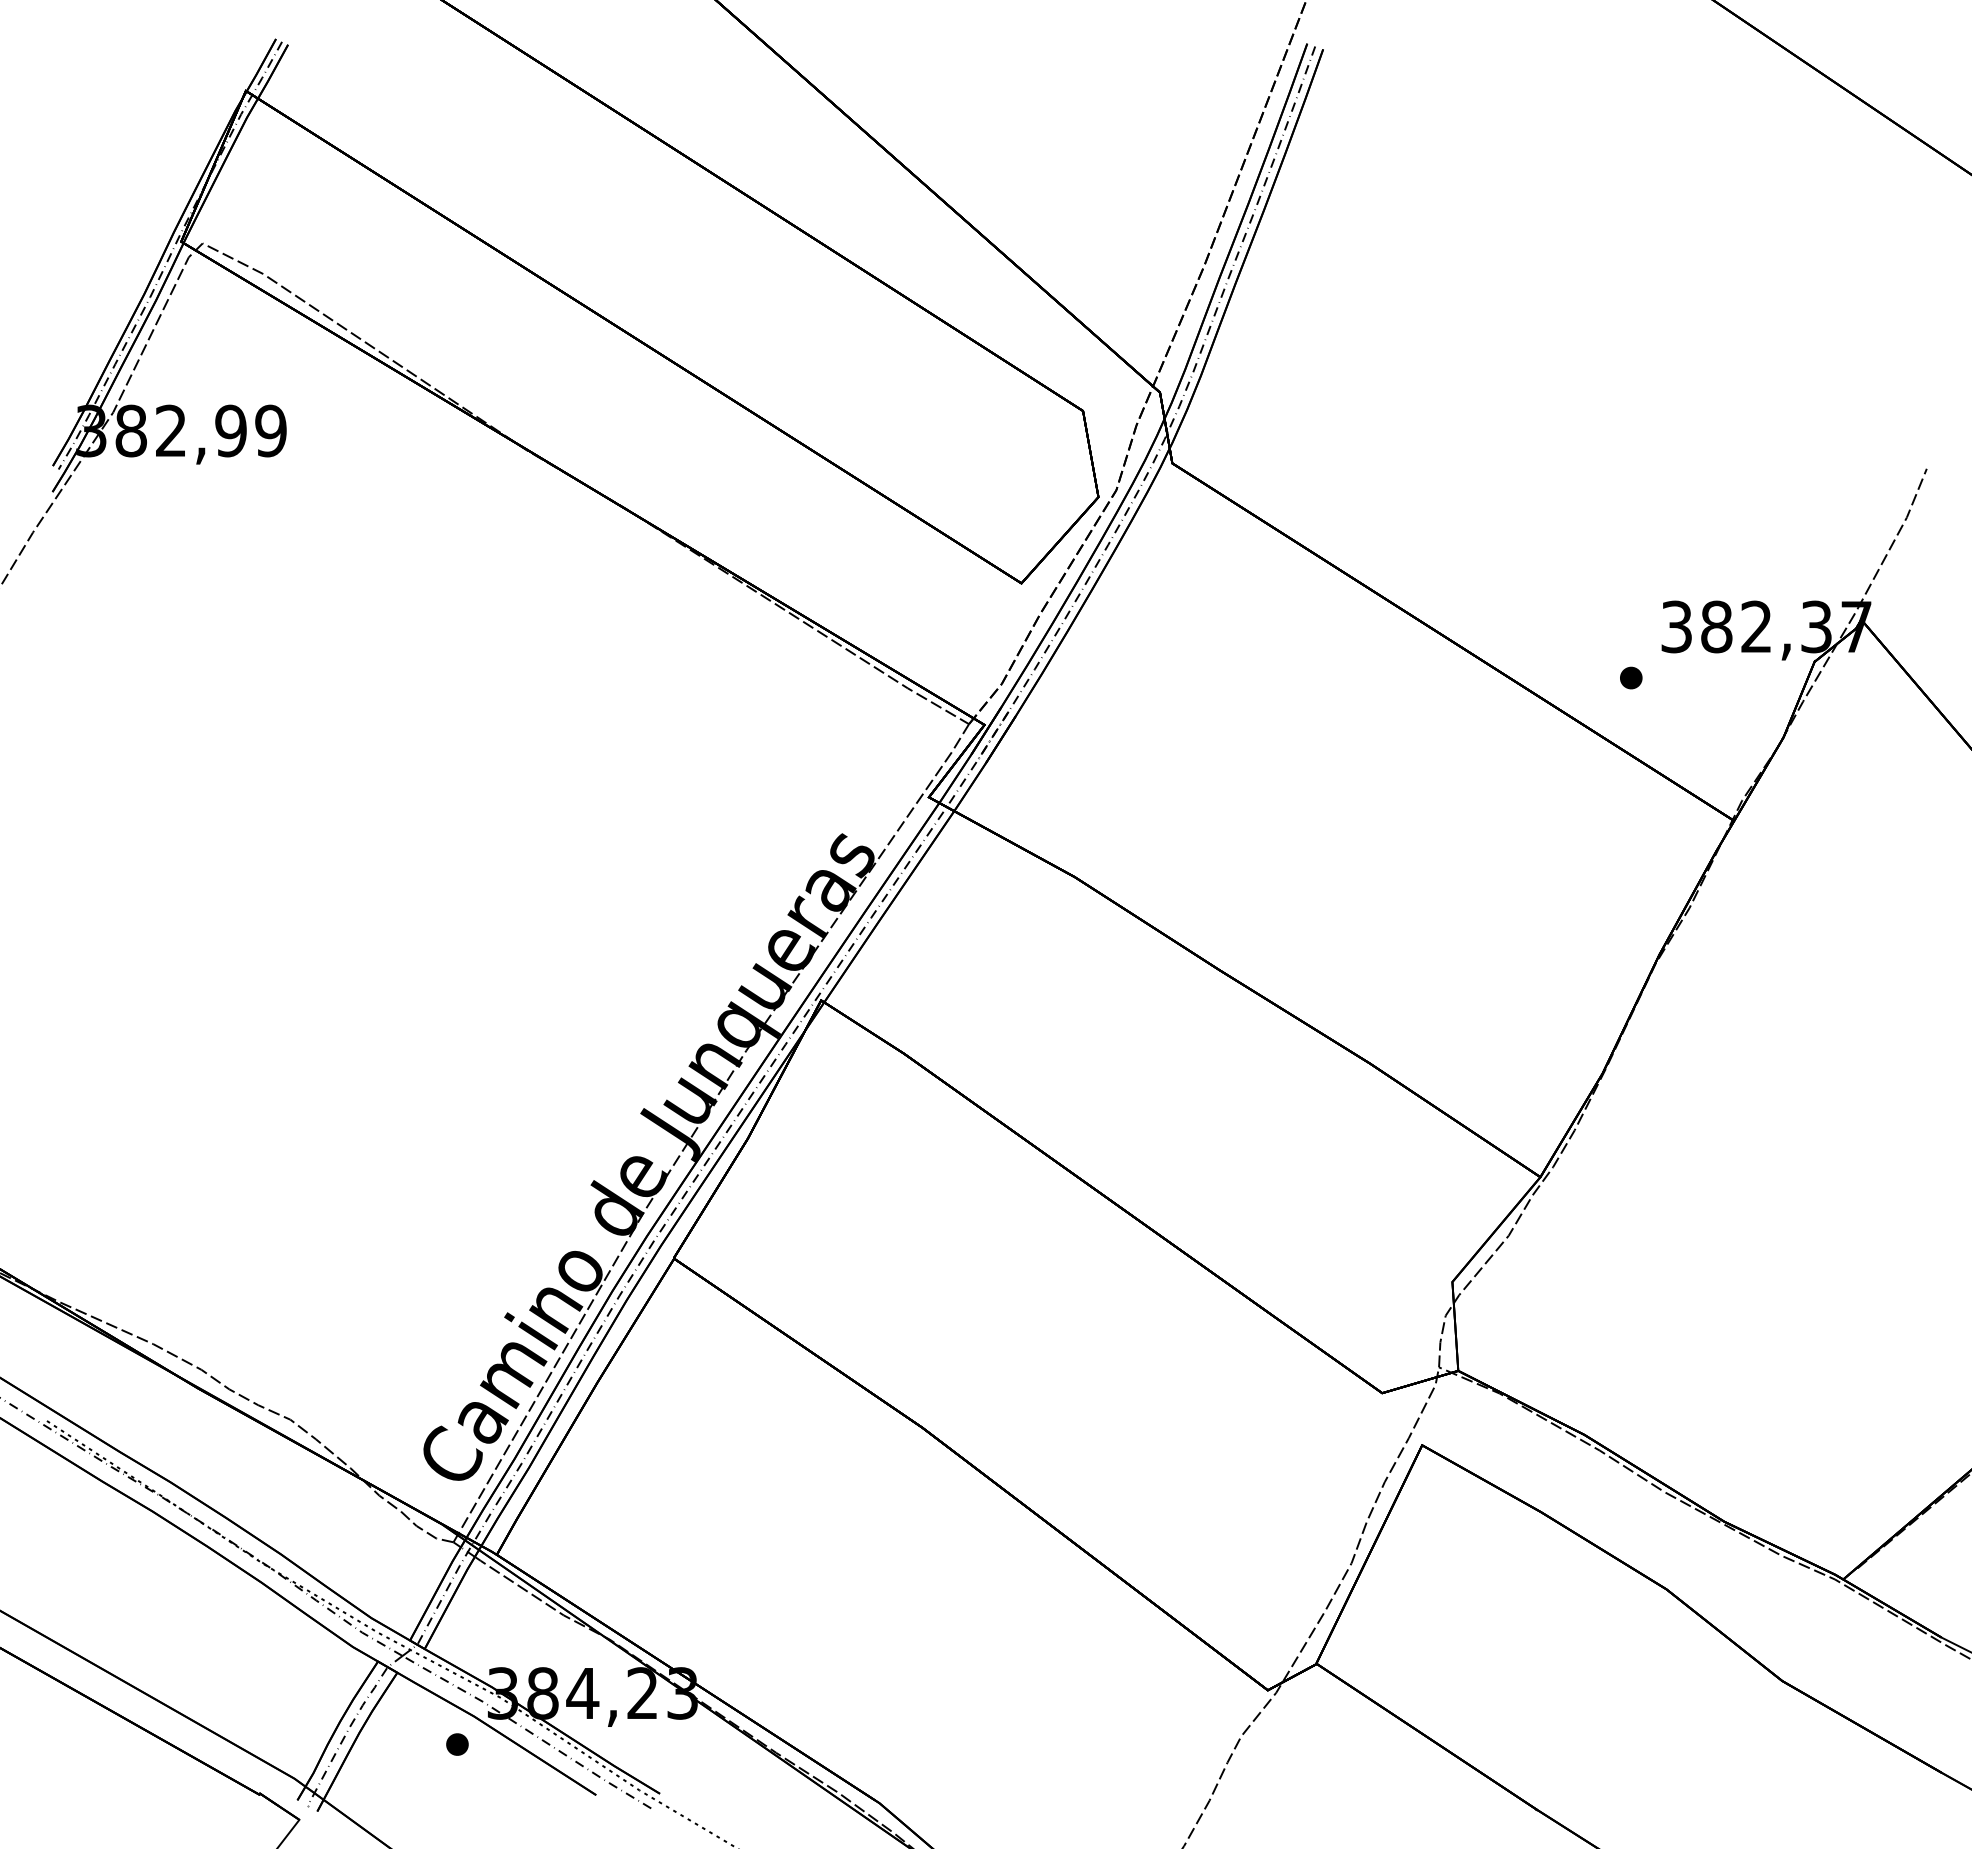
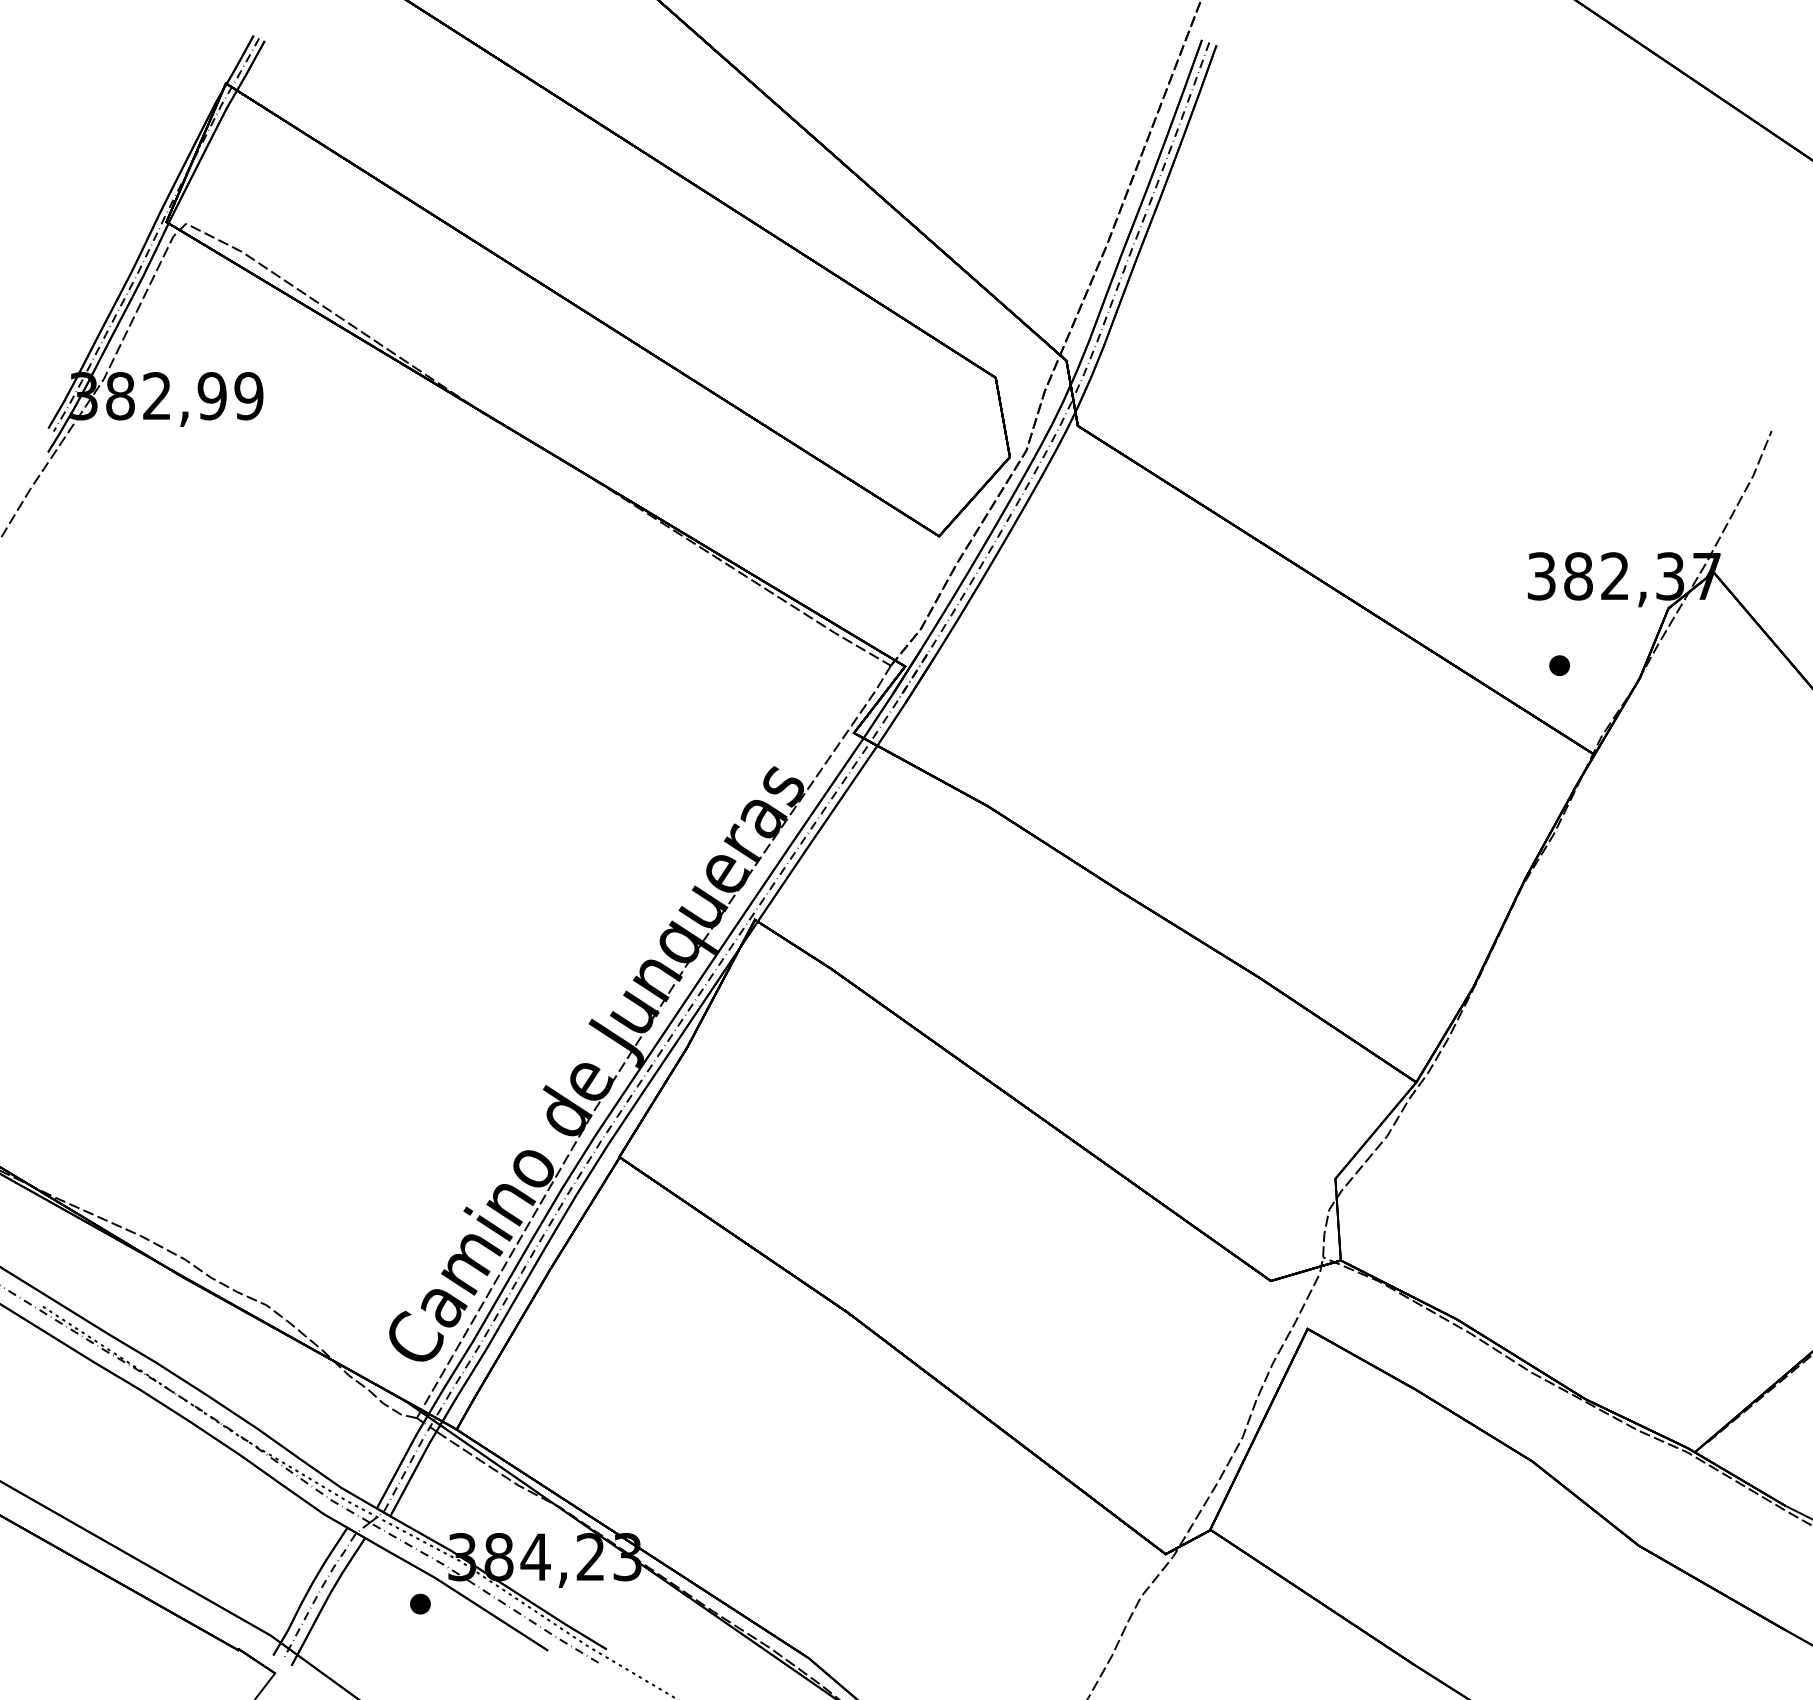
part: (1631, 677) -> (1559, 665), moved

